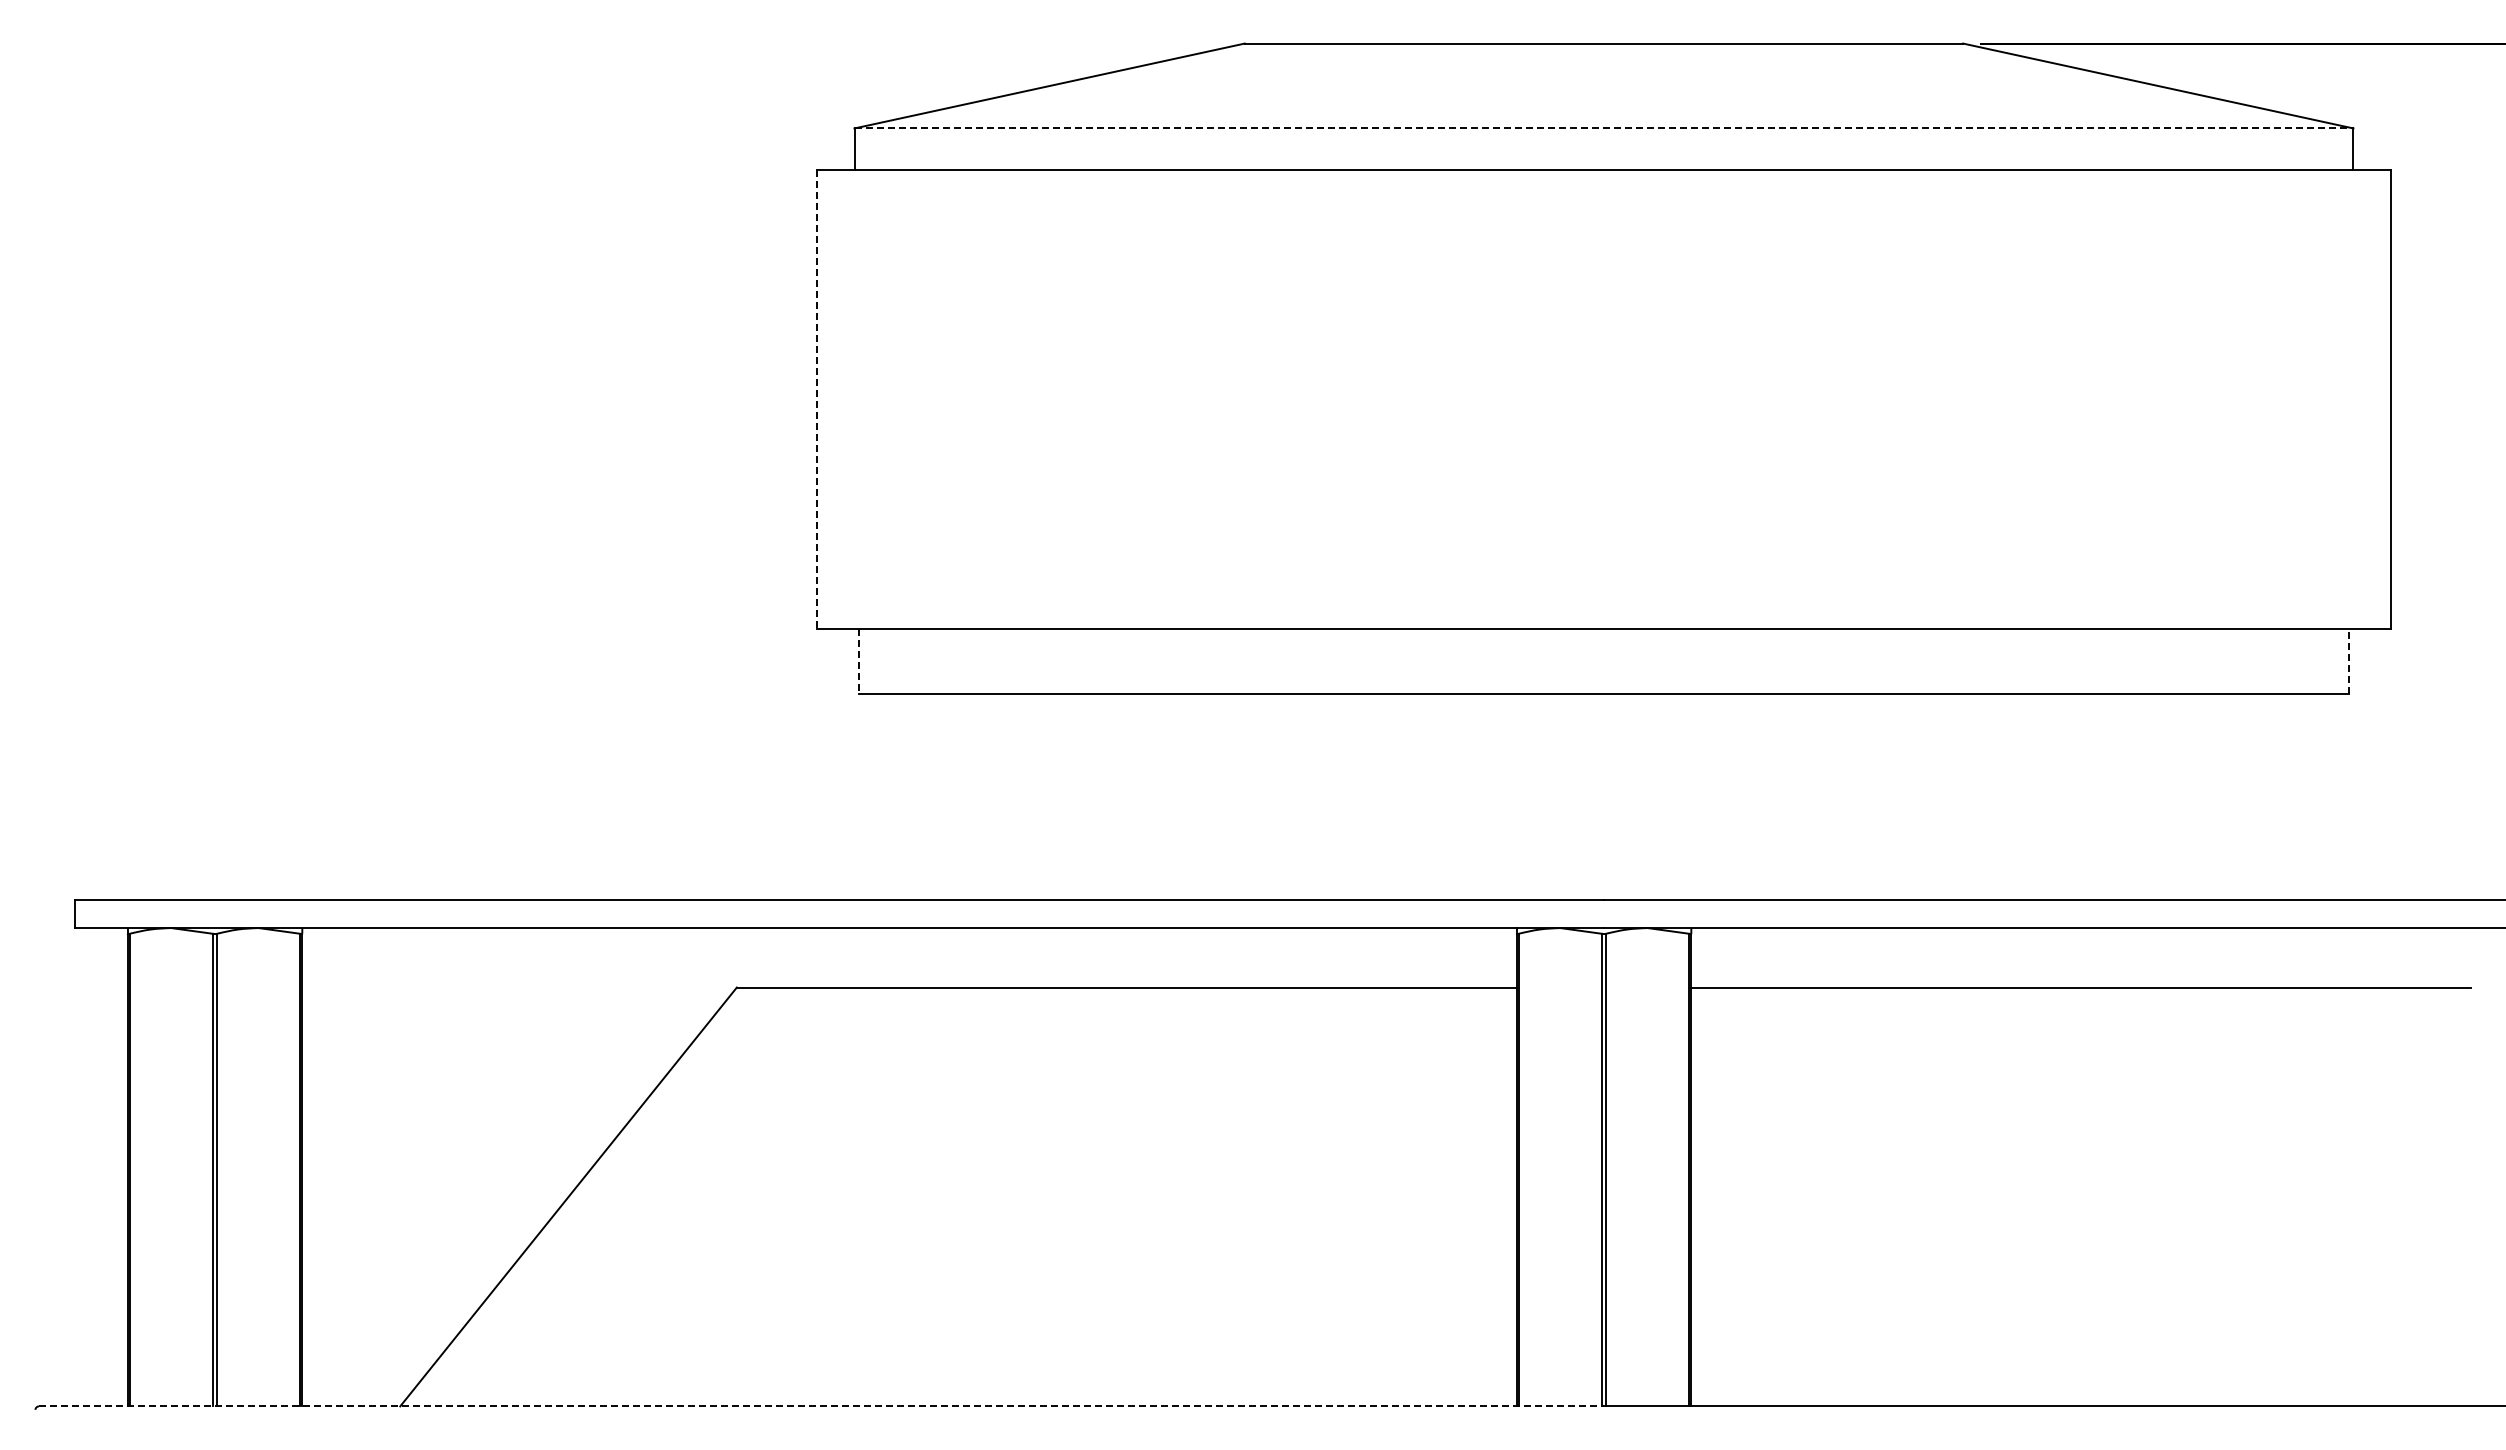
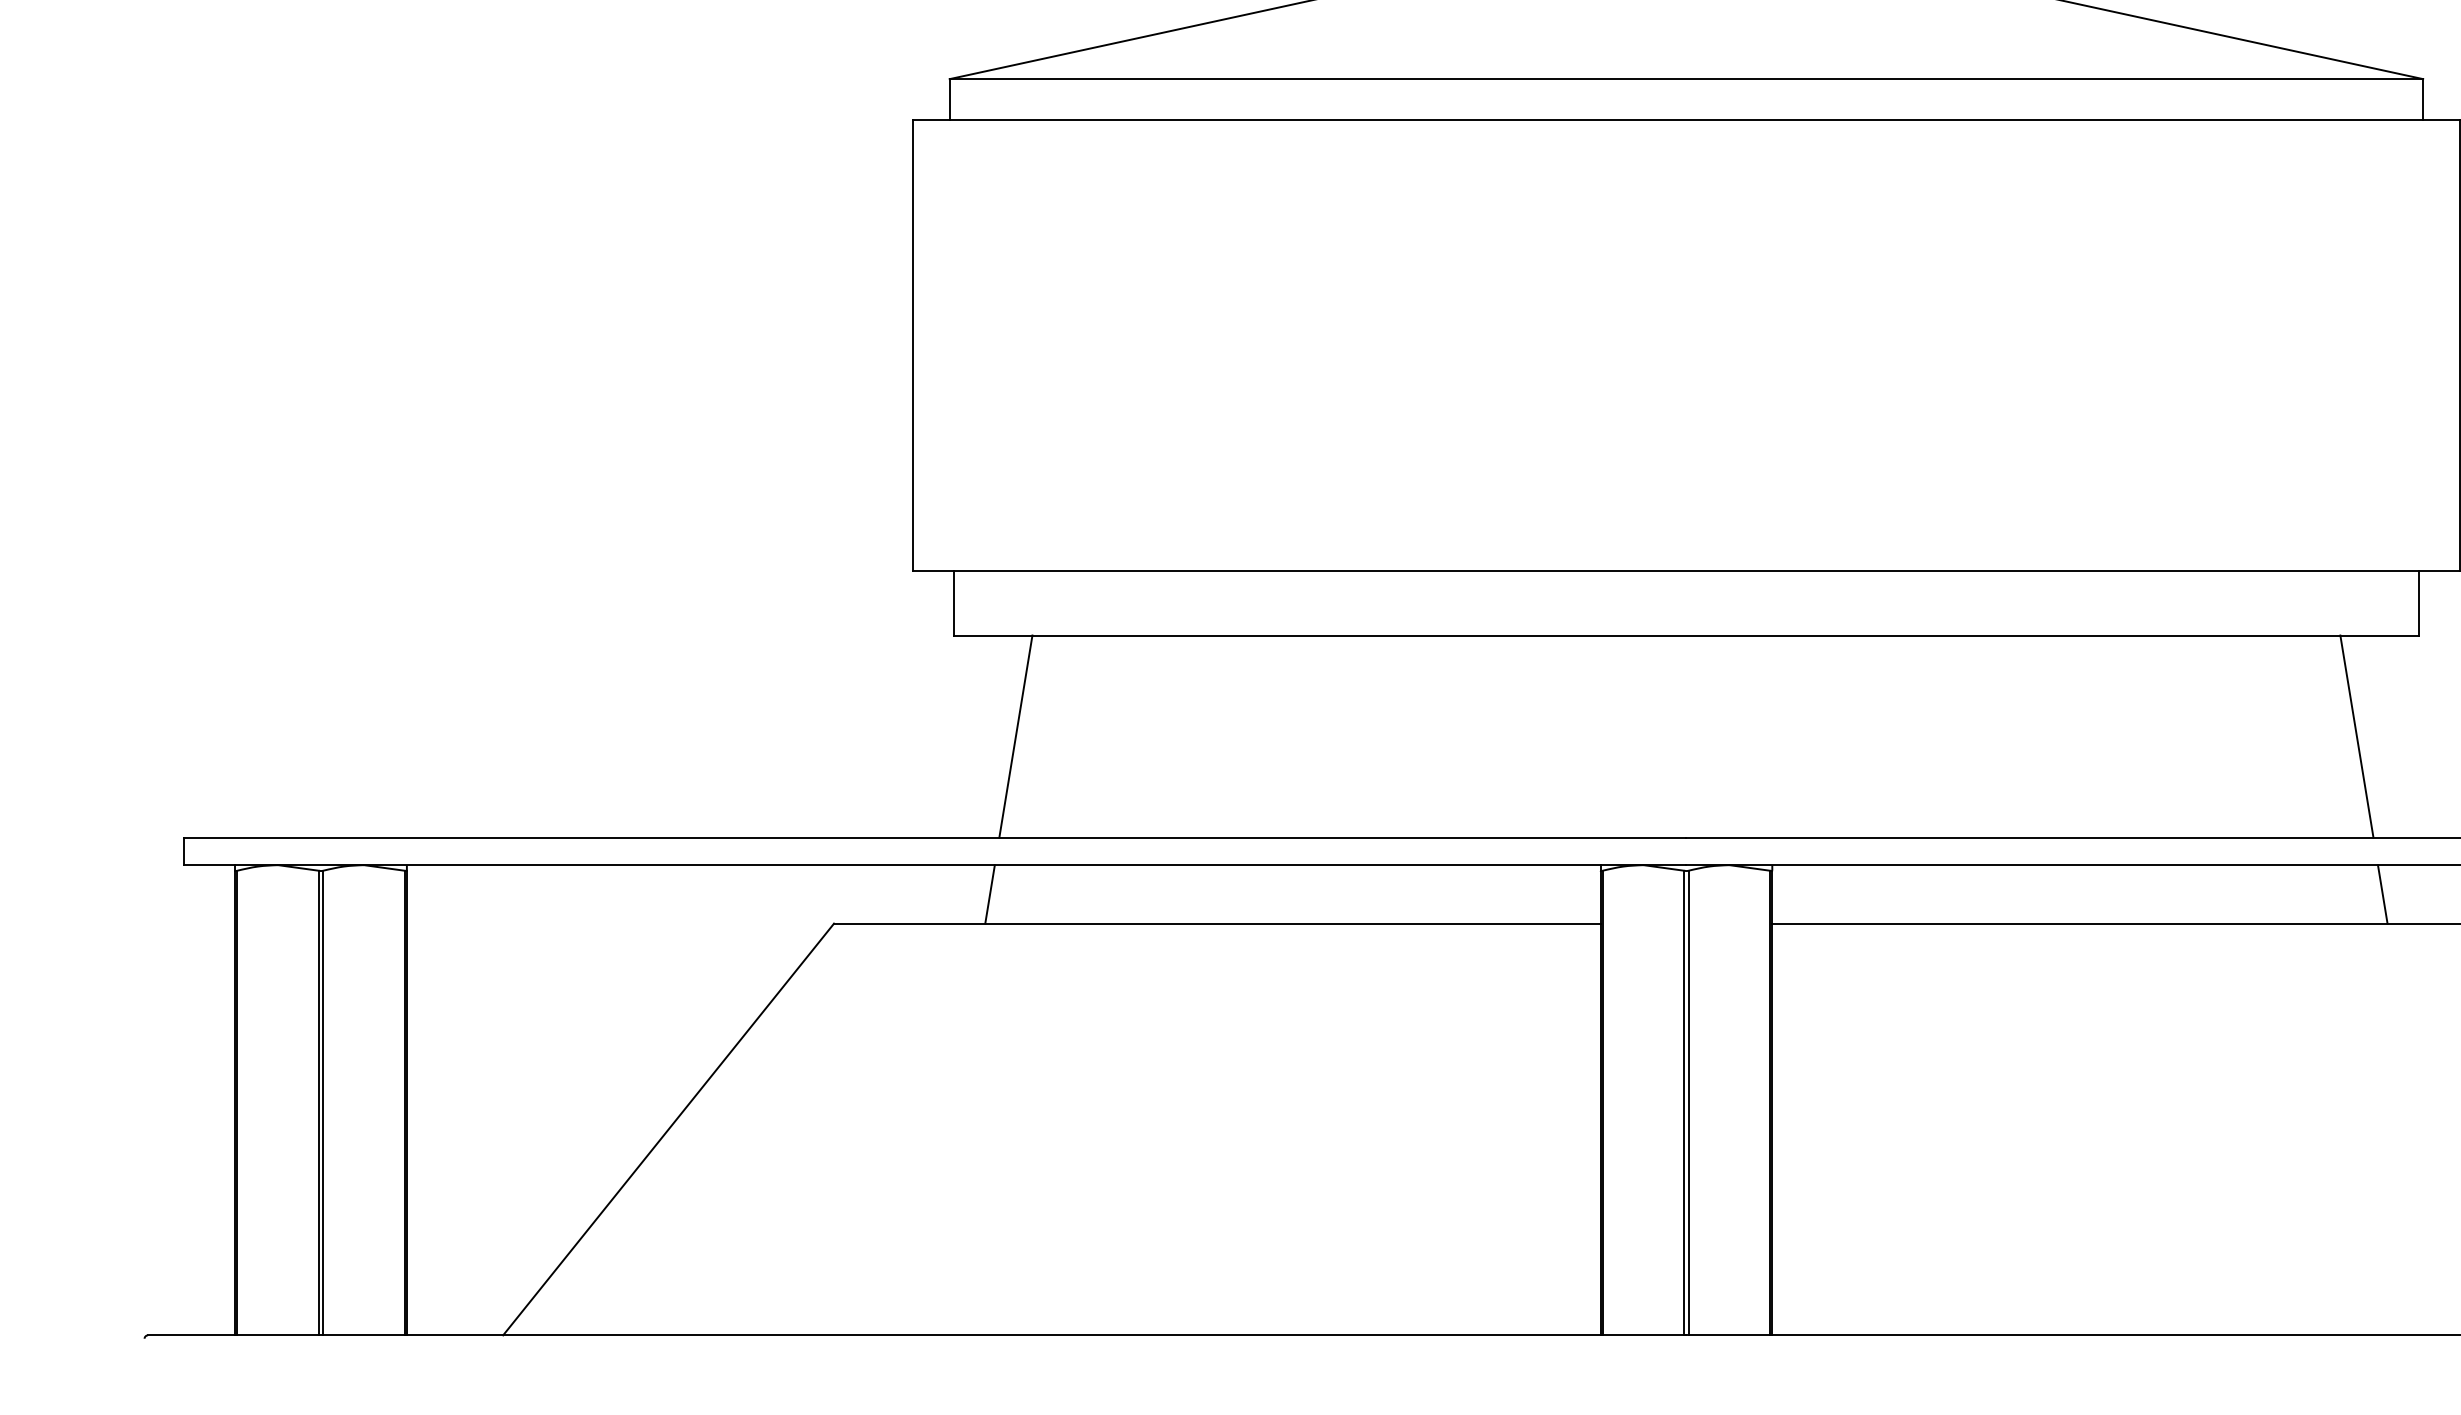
line: (1604, 128) -> (1686, 79), dashed -> solid
line: (817, 400) -> (913, 346), dashed -> solid
line: (858, 661) -> (953, 603), dashed -> solid
line: (2349, 661) -> (2419, 603), dashed -> solid
line: (921, 797) -> (1015, 736), added
line: (2285, 797) -> (2356, 736), added
line: (895, 957) -> (989, 894), added
line: (2312, 957) -> (2382, 894), added
line: (821, 1406) -> (917, 1335), dashed -> solid

